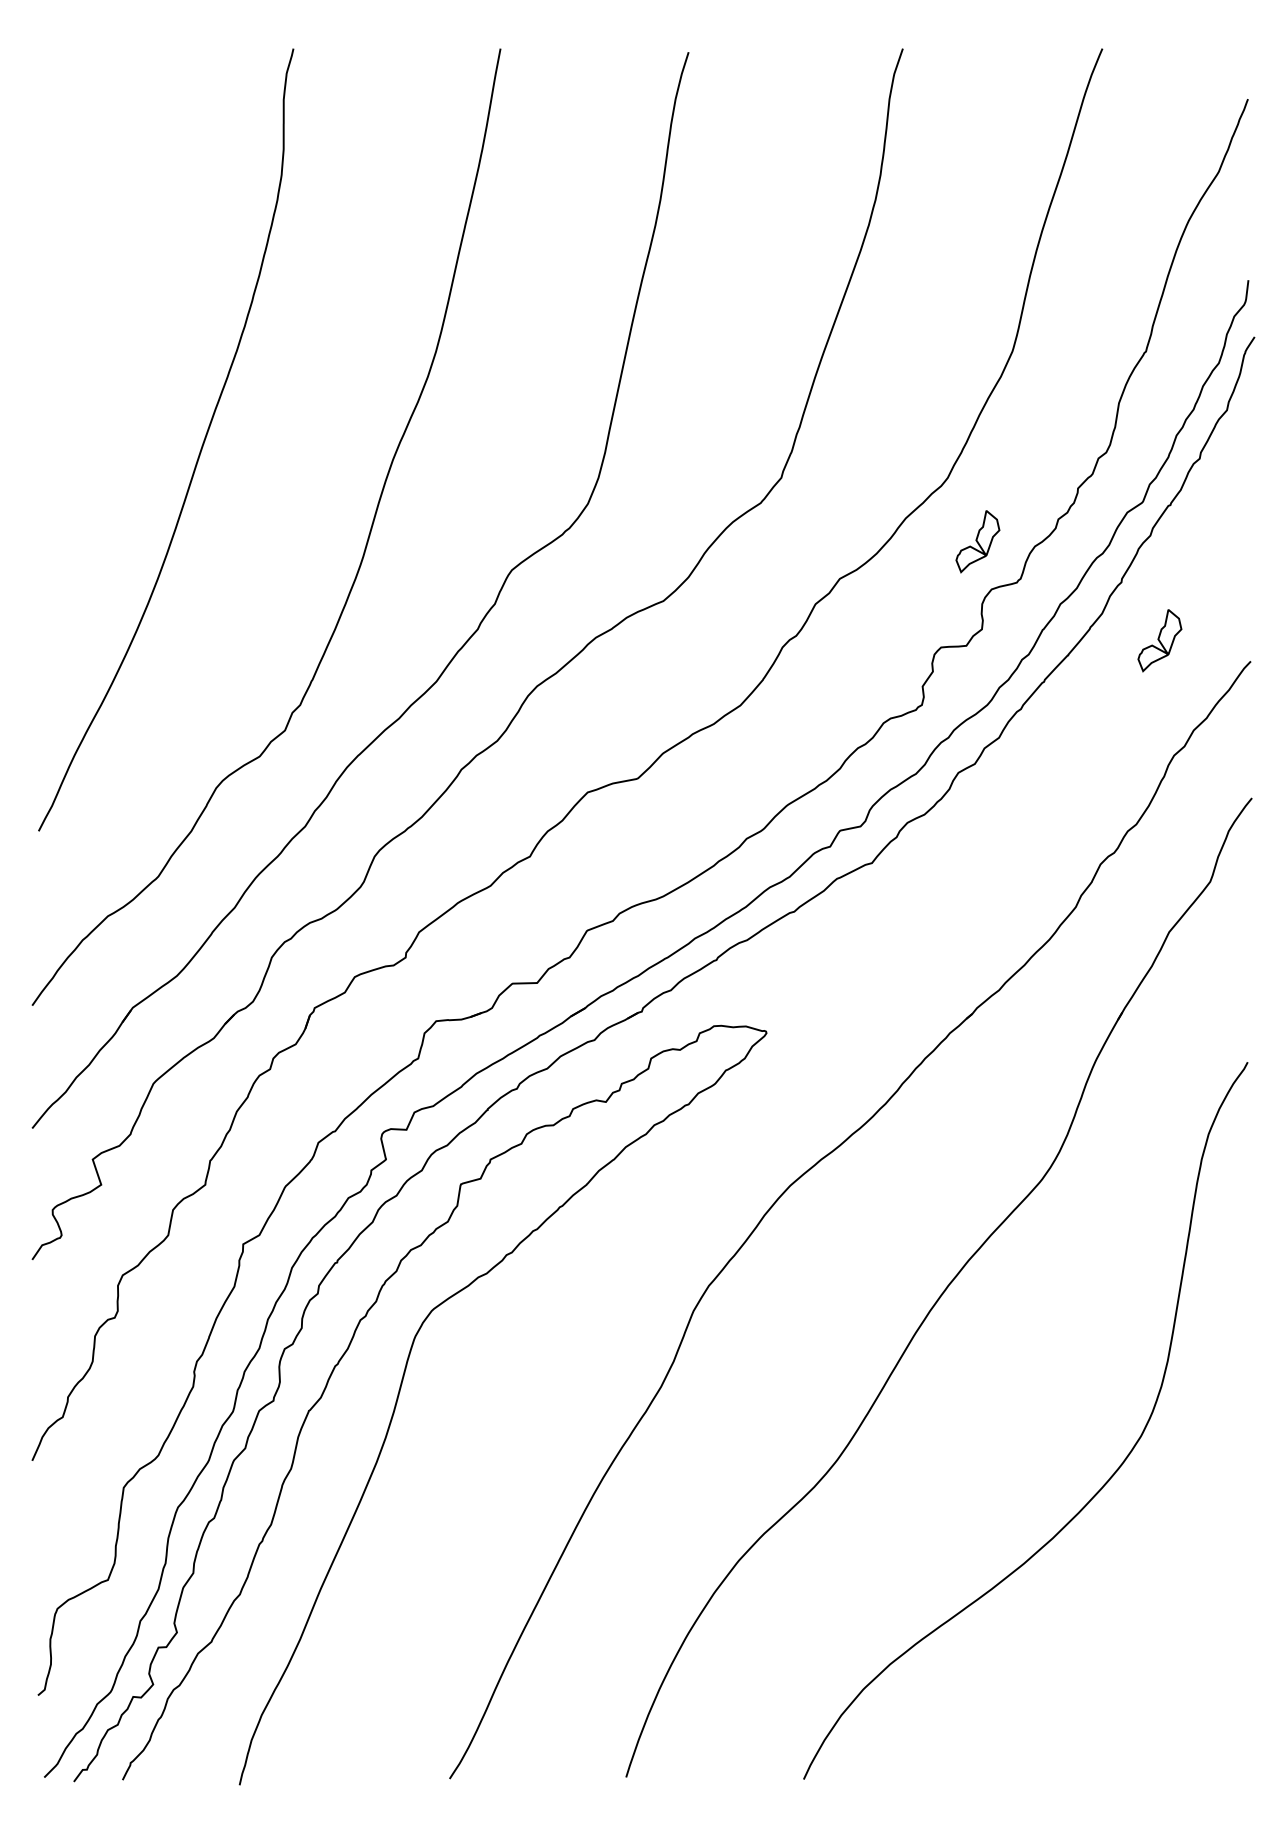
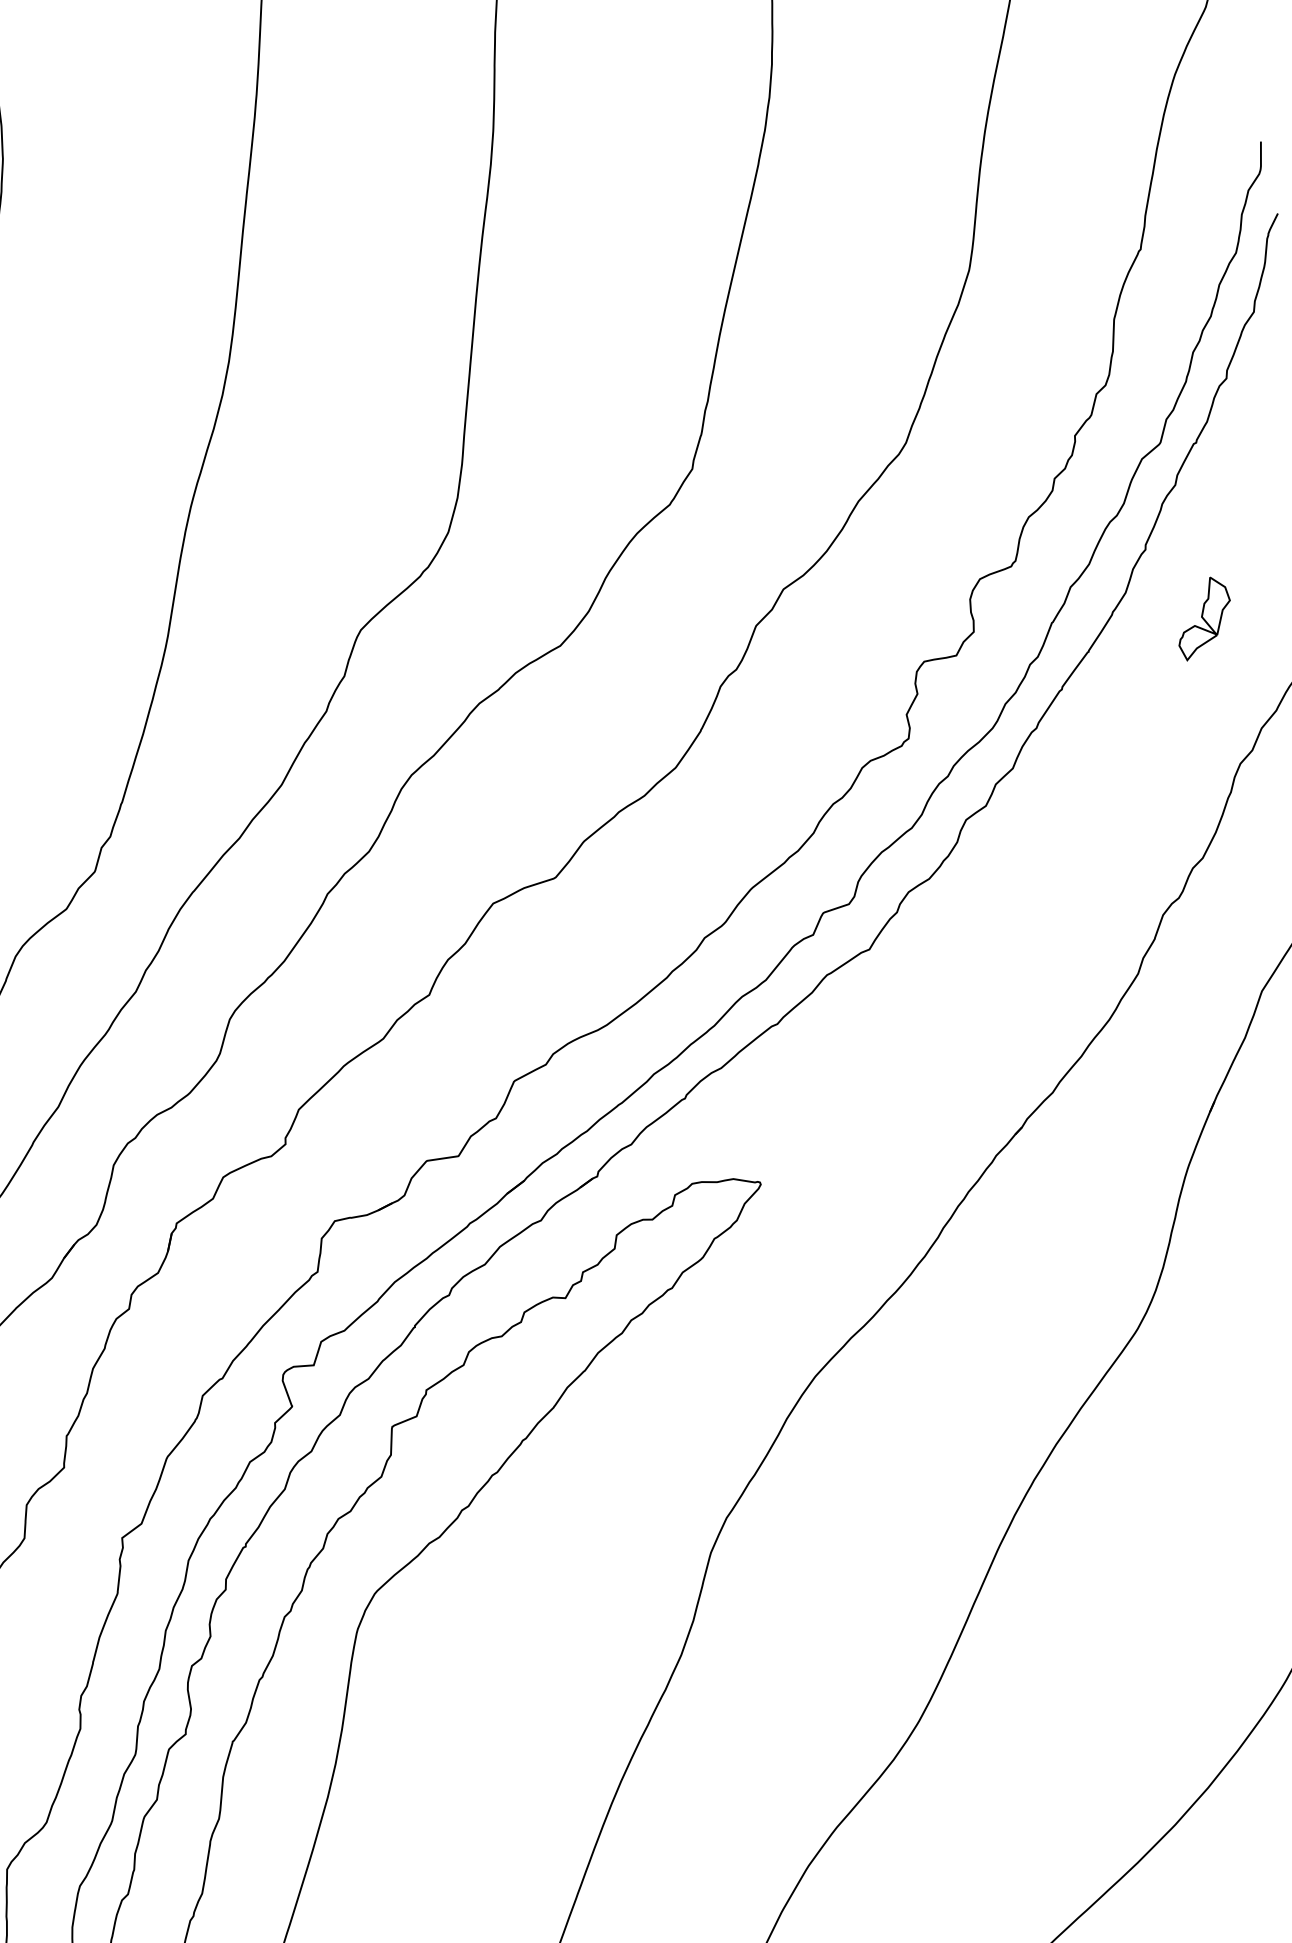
part: (977, 541) -> (954, 519), removed

